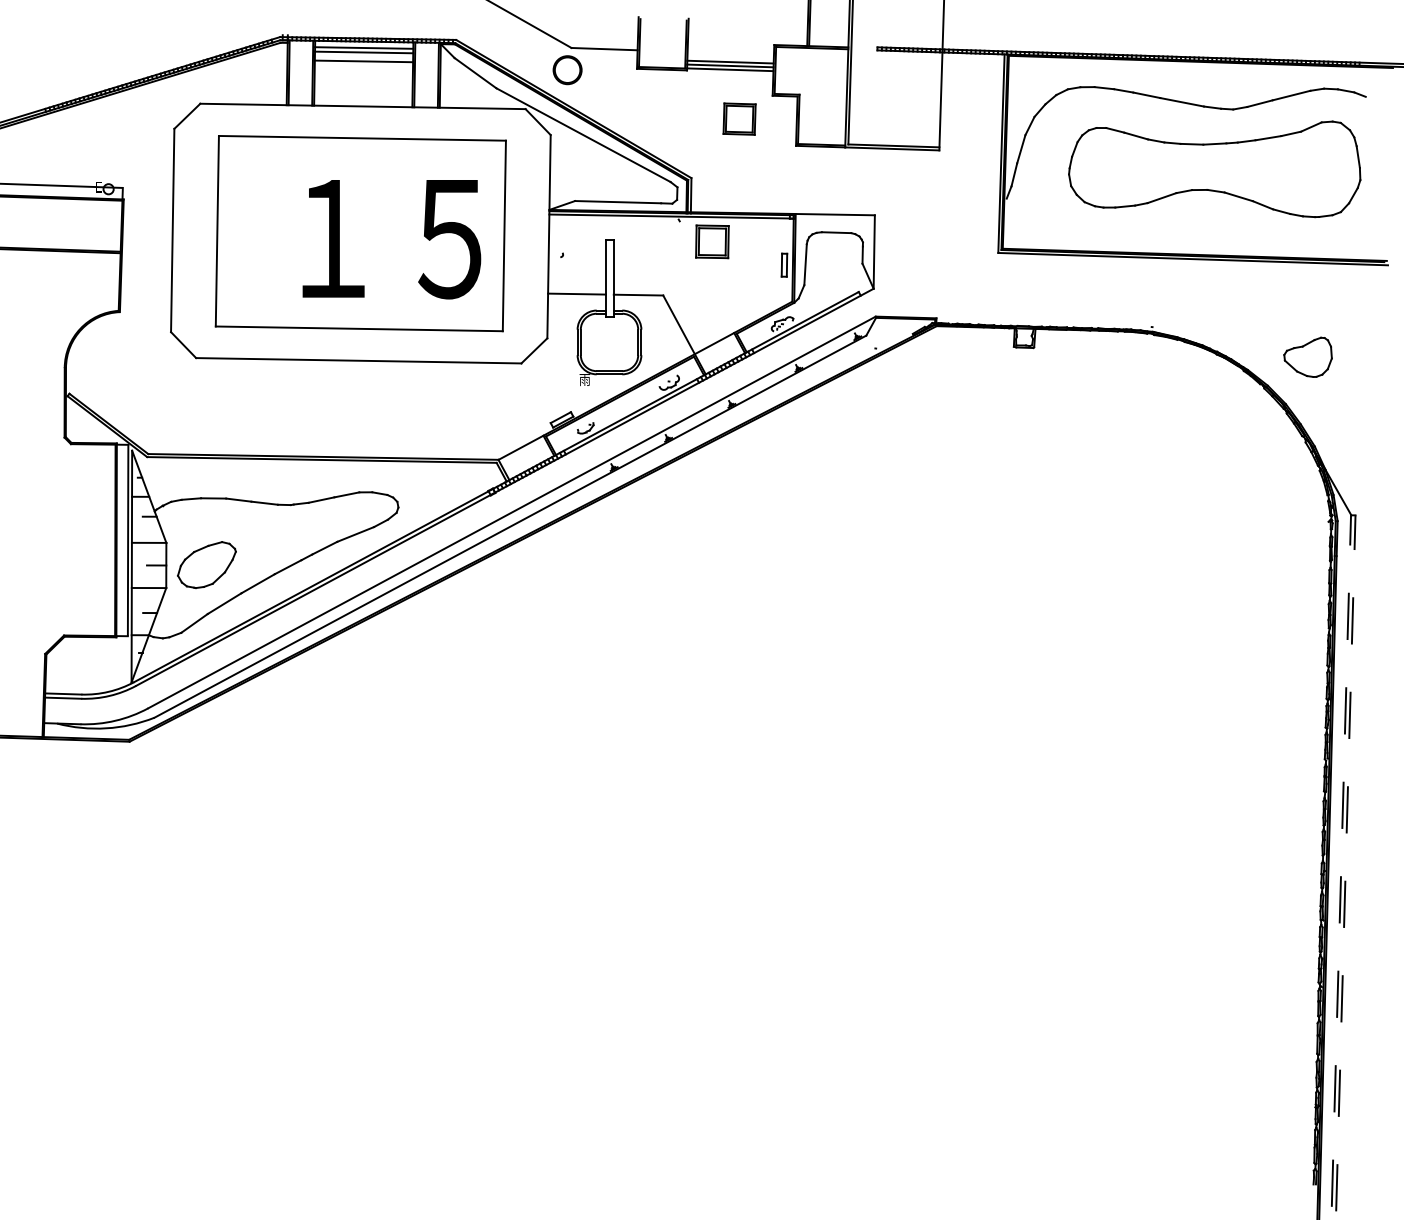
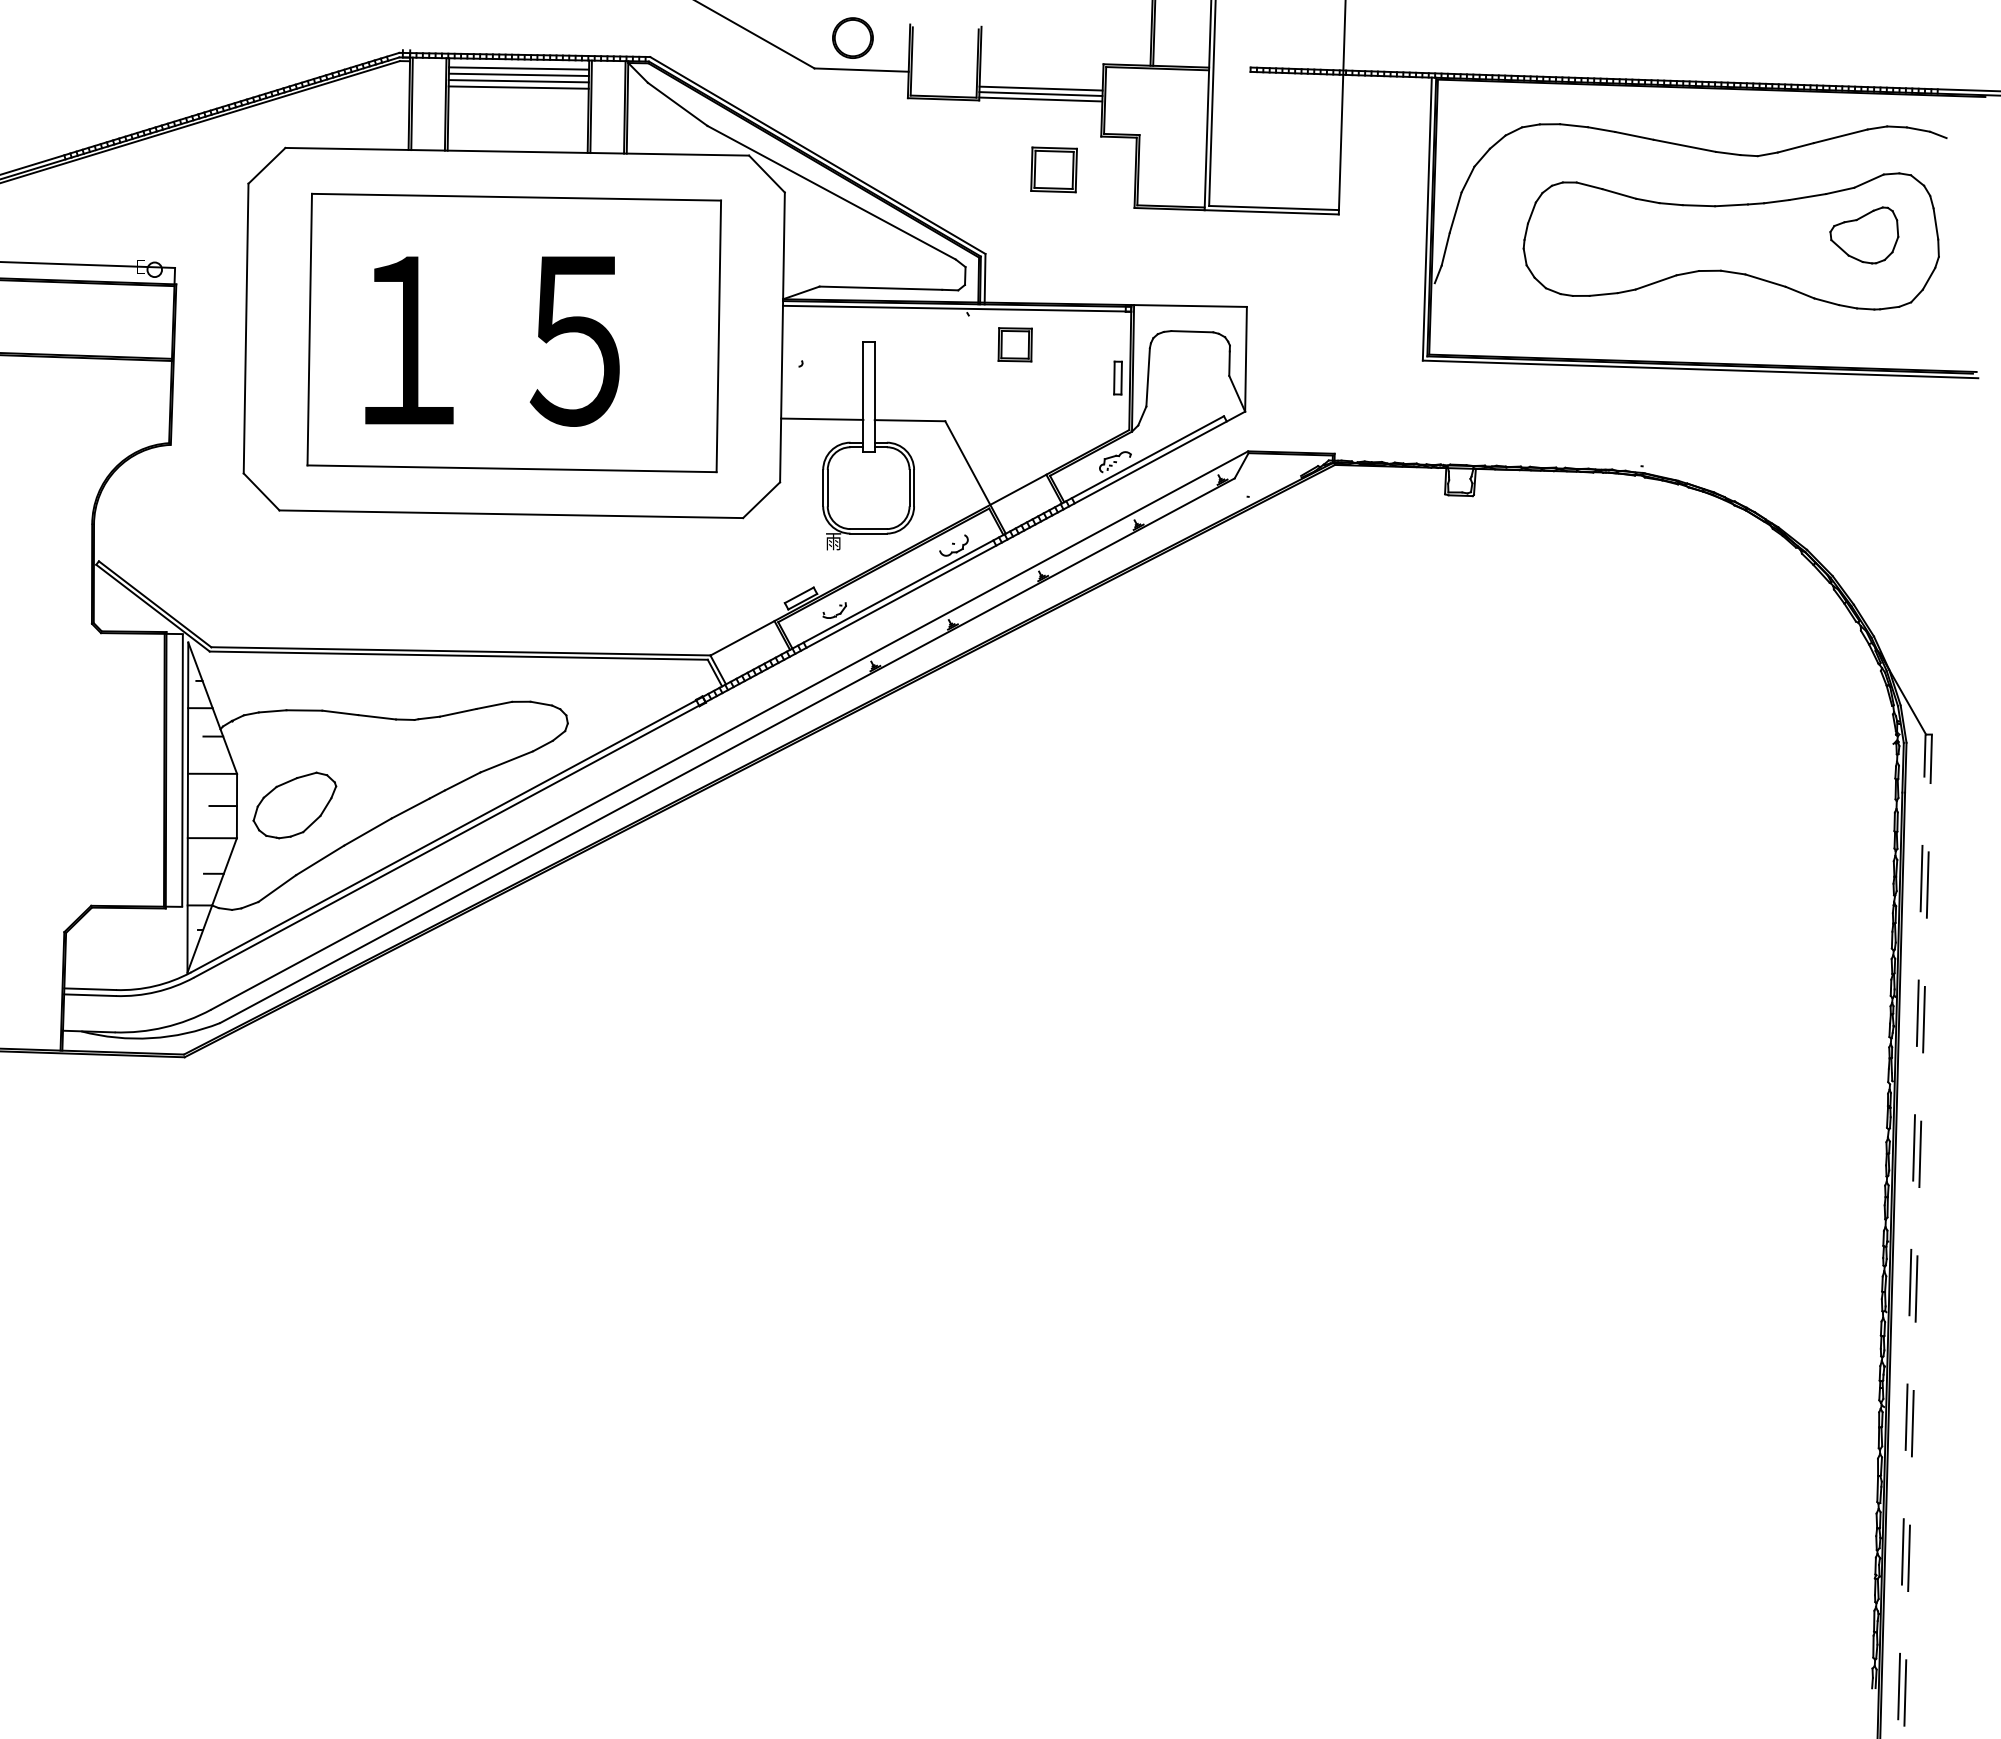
line: (363, 57) -> (518, 81), added
part: (567, 69) -> (852, 37), moved
text: (391, 239) -> (492, 341), moved
part: (711, 241) -> (1014, 344), size x0.71
part: (1308, 357) -> (1864, 235), moved

